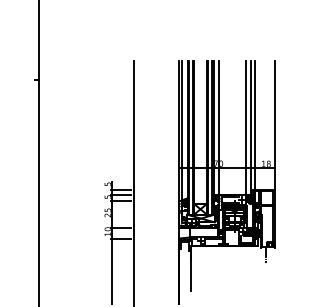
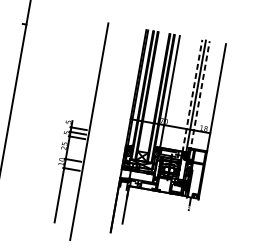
line: (255, 133) -> (199, 101), solid -> dashed
line: (246, 134) -> (191, 101), solid -> dashed

